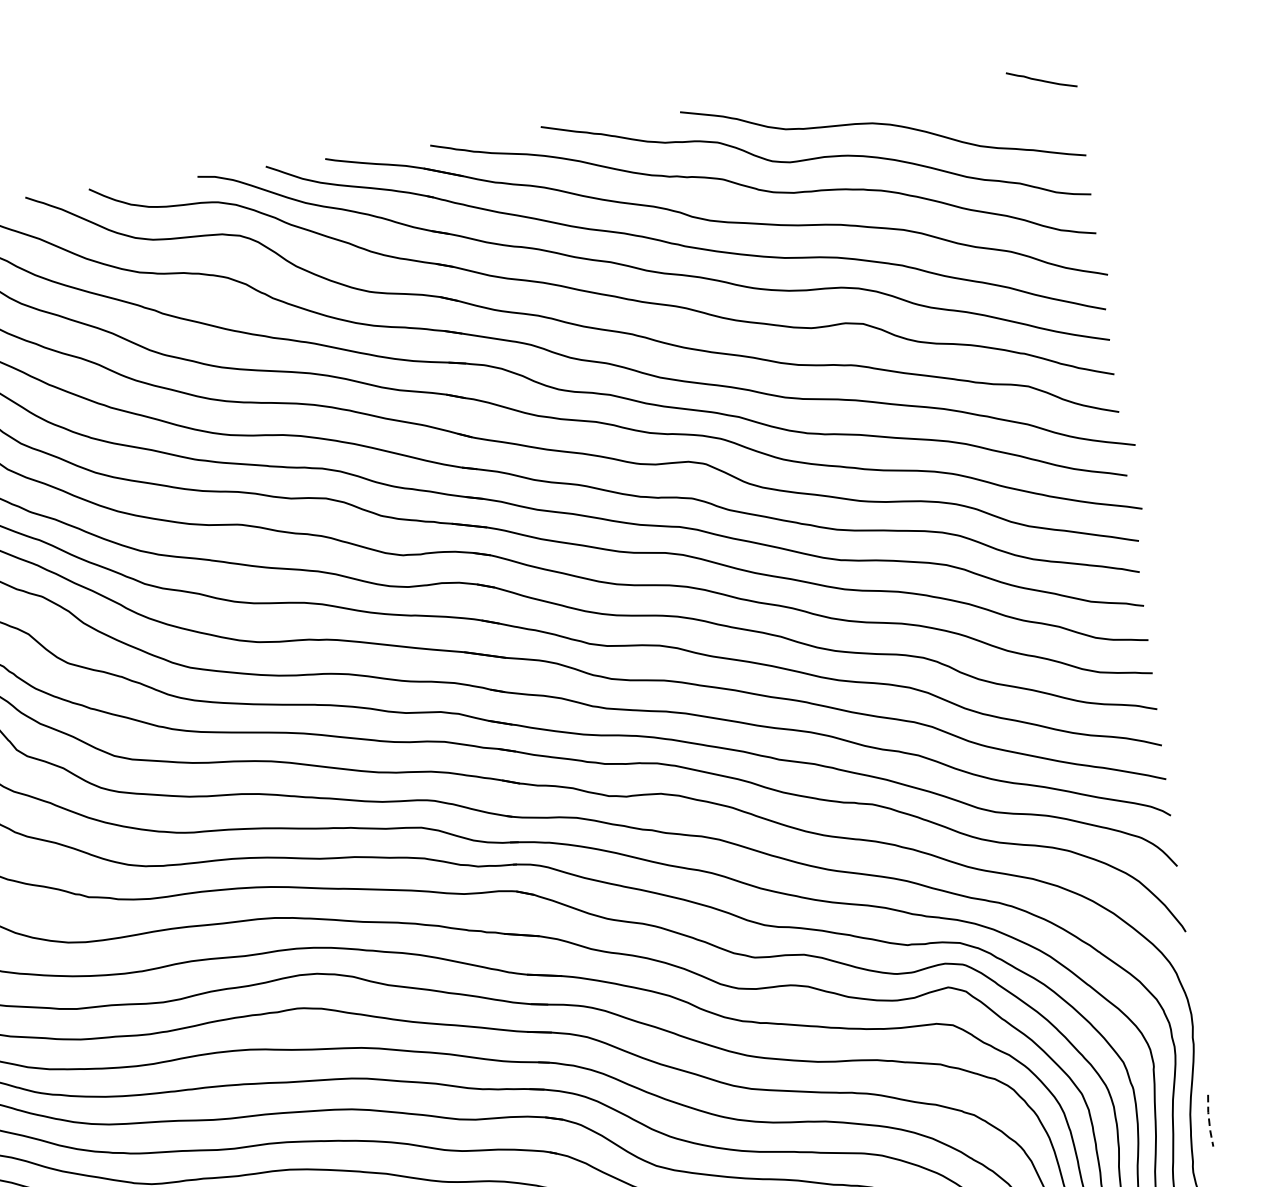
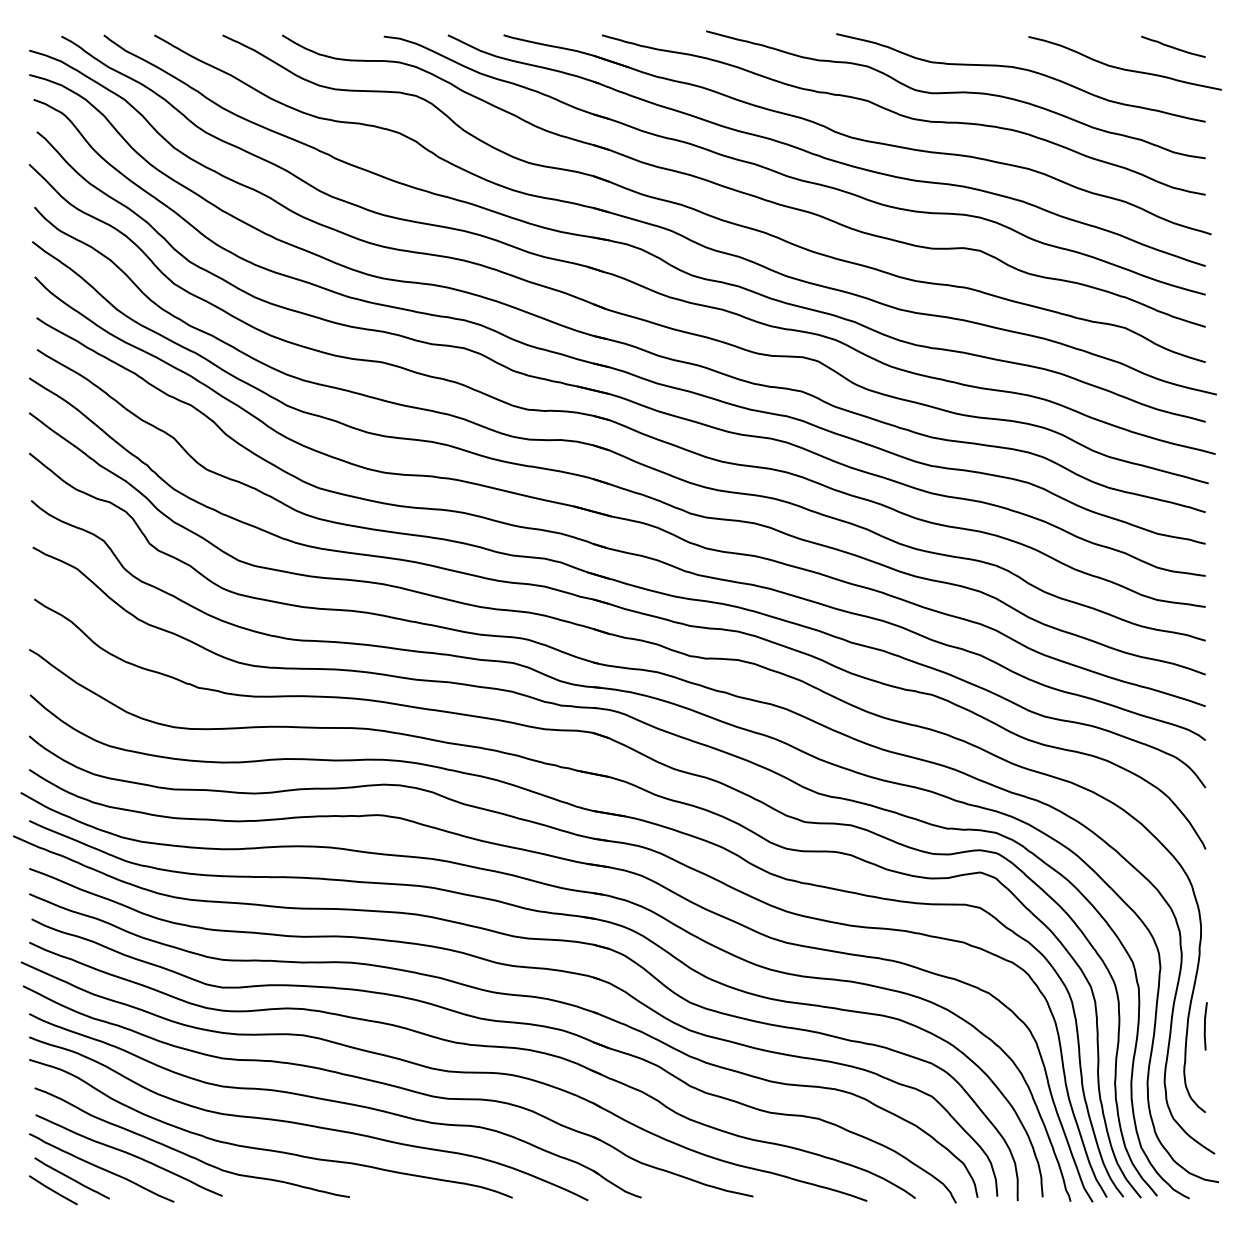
curve: (992, 109) -> (1124, 68), added
line: (1208, 1121) -> (1204, 1026), dashed -> solid

